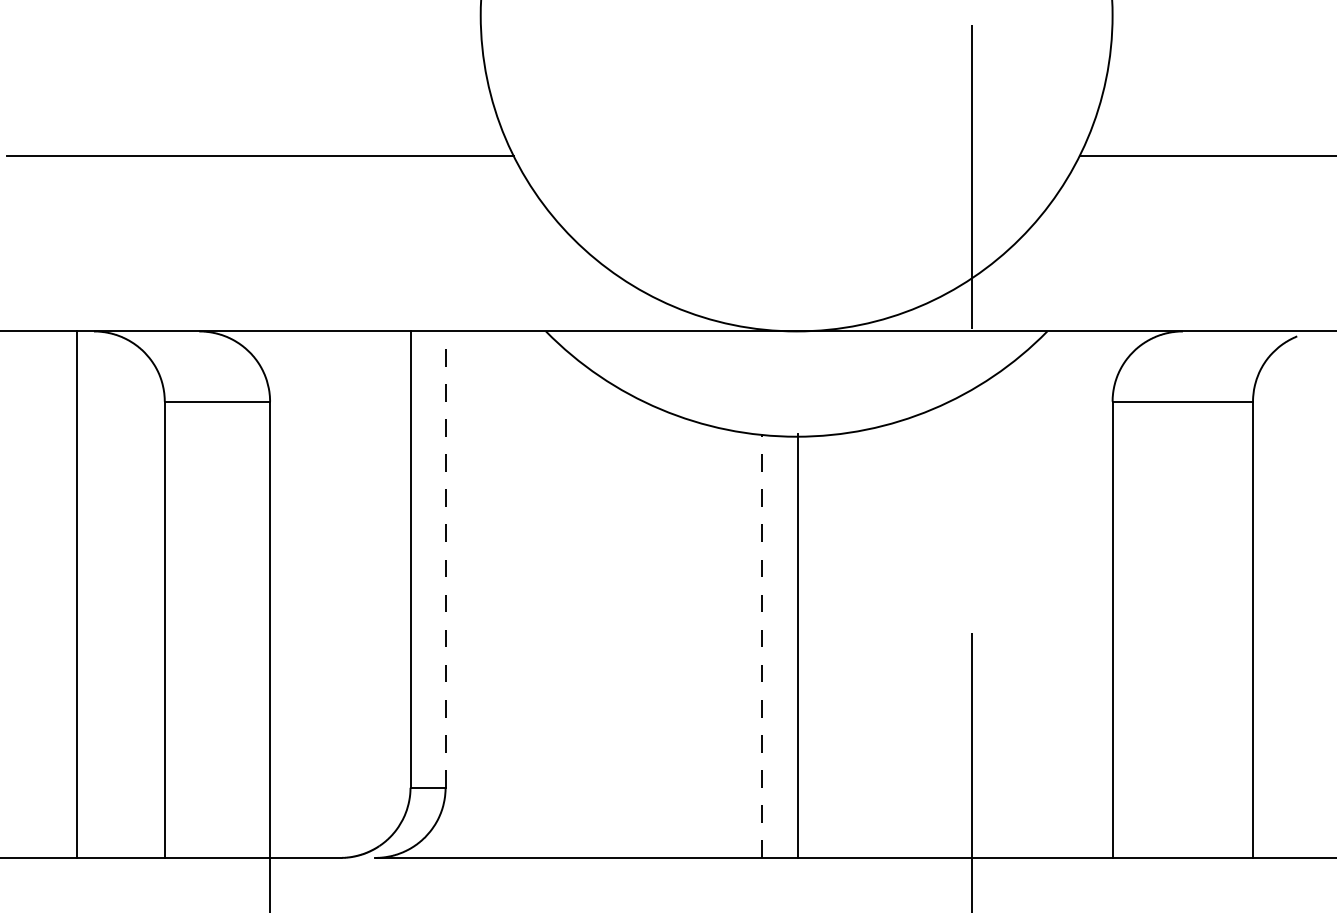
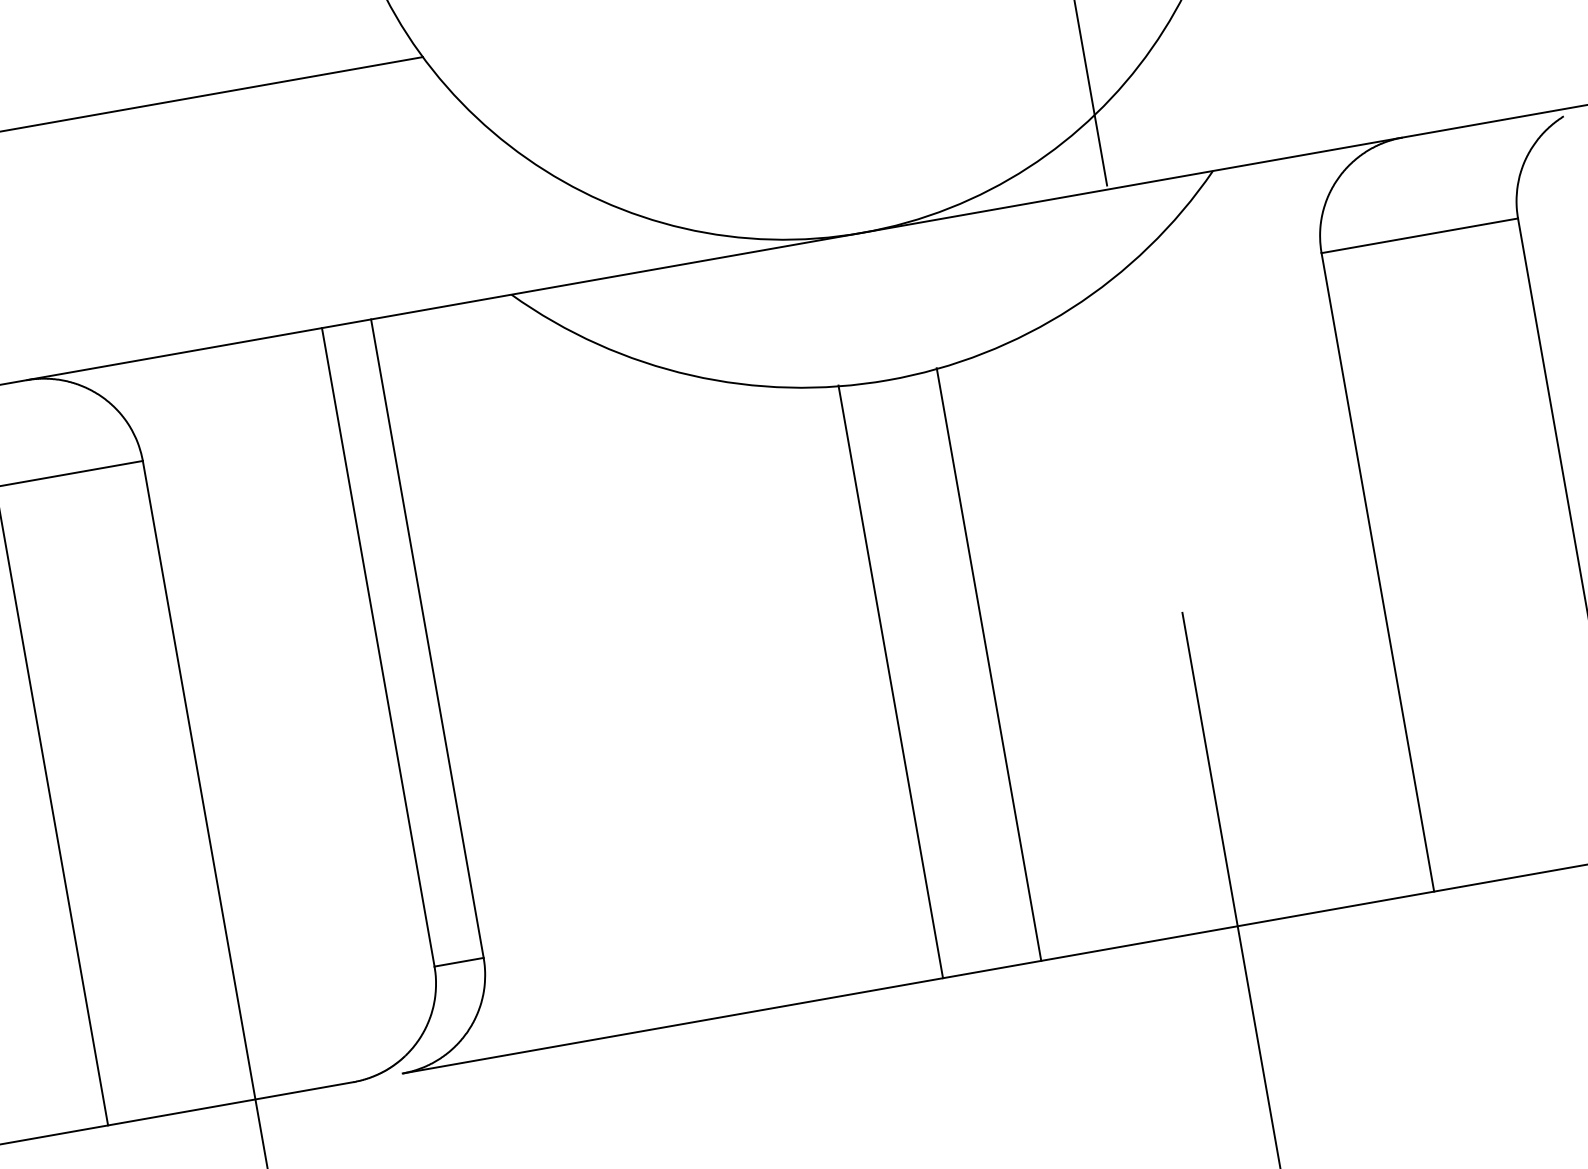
line: (445, 559) -> (427, 638), dashed -> solid
line: (797, 645) -> (988, 663), moved
line: (761, 646) -> (890, 682), dashed -> solid

